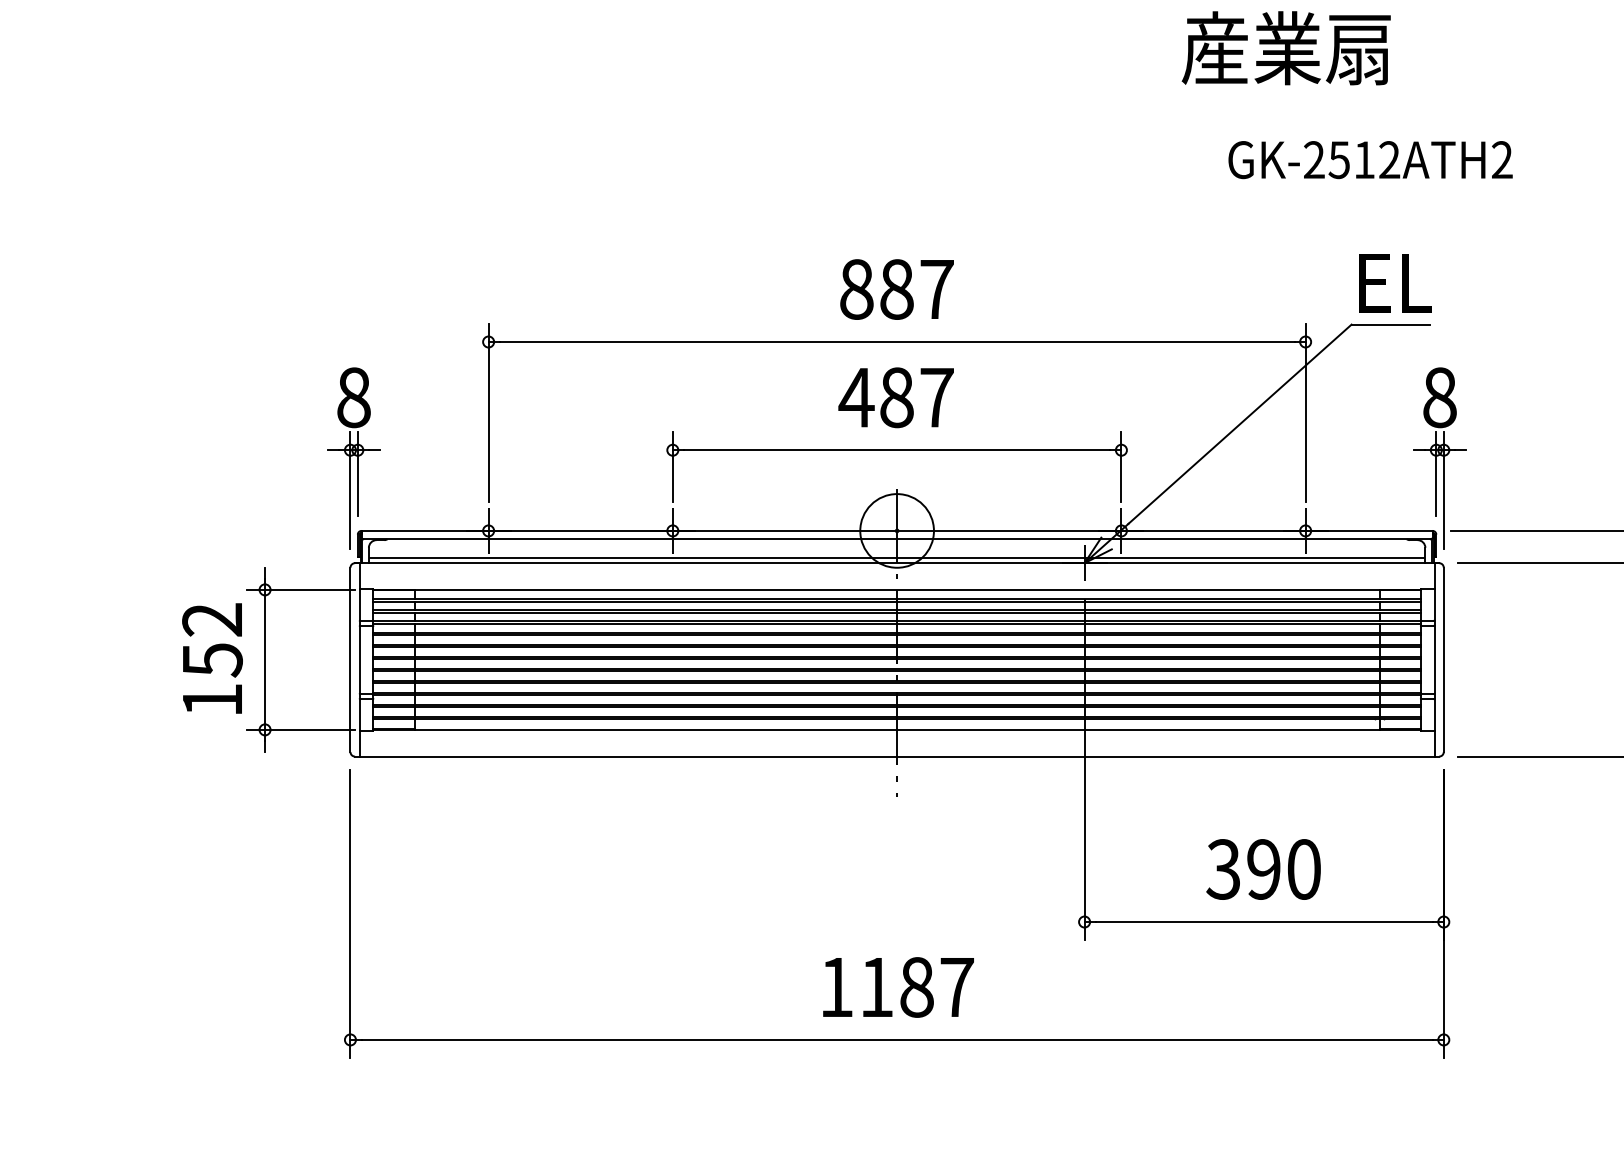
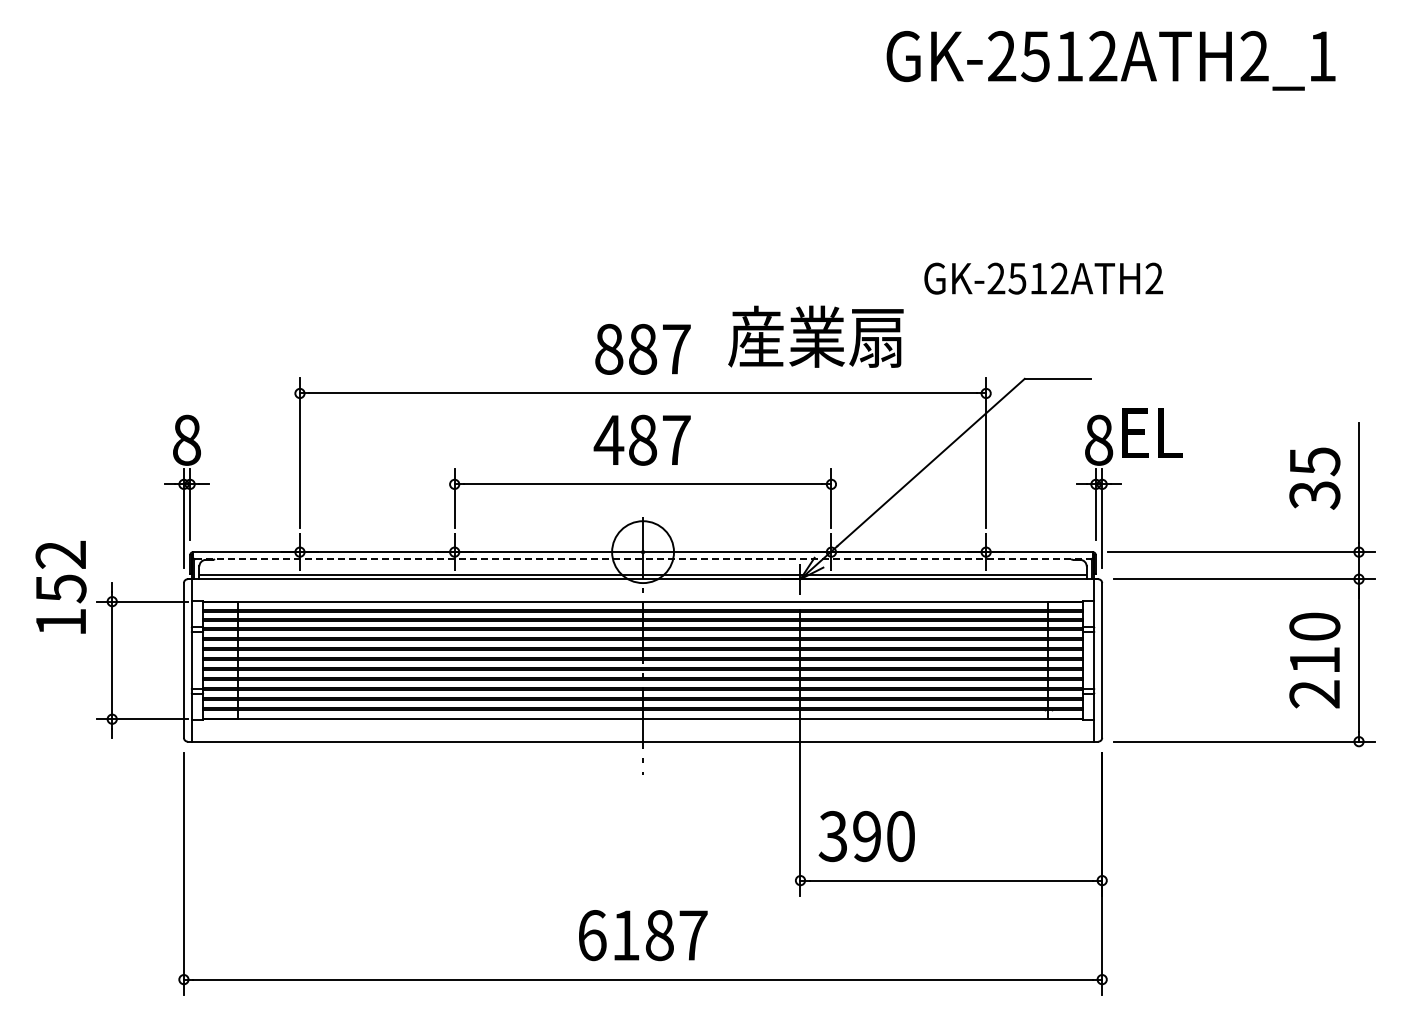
text: (1285, 47) -> (815, 336), moved
text: (1370, 159) -> (1043, 278), moved
text: (1395, 282) -> (1152, 432), moved
line: (897, 539) -> (643, 559), solid -> dashed
text: (211, 658) -> (60, 587), moved
text: (1263, 869) -> (866, 836), moved
text: (836, 987) -> (592, 935), 1187 -> 6187

